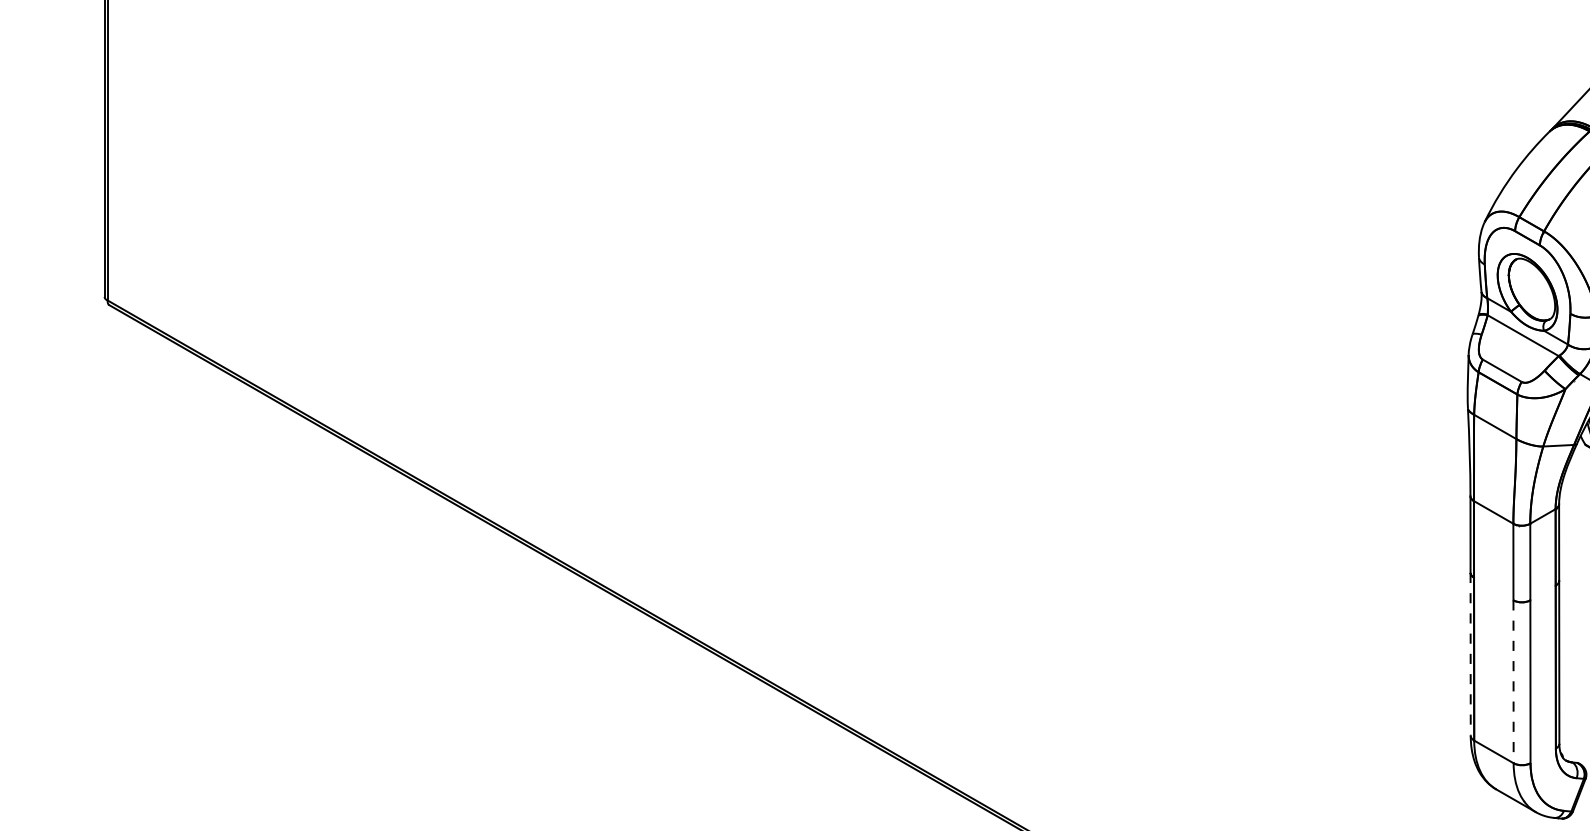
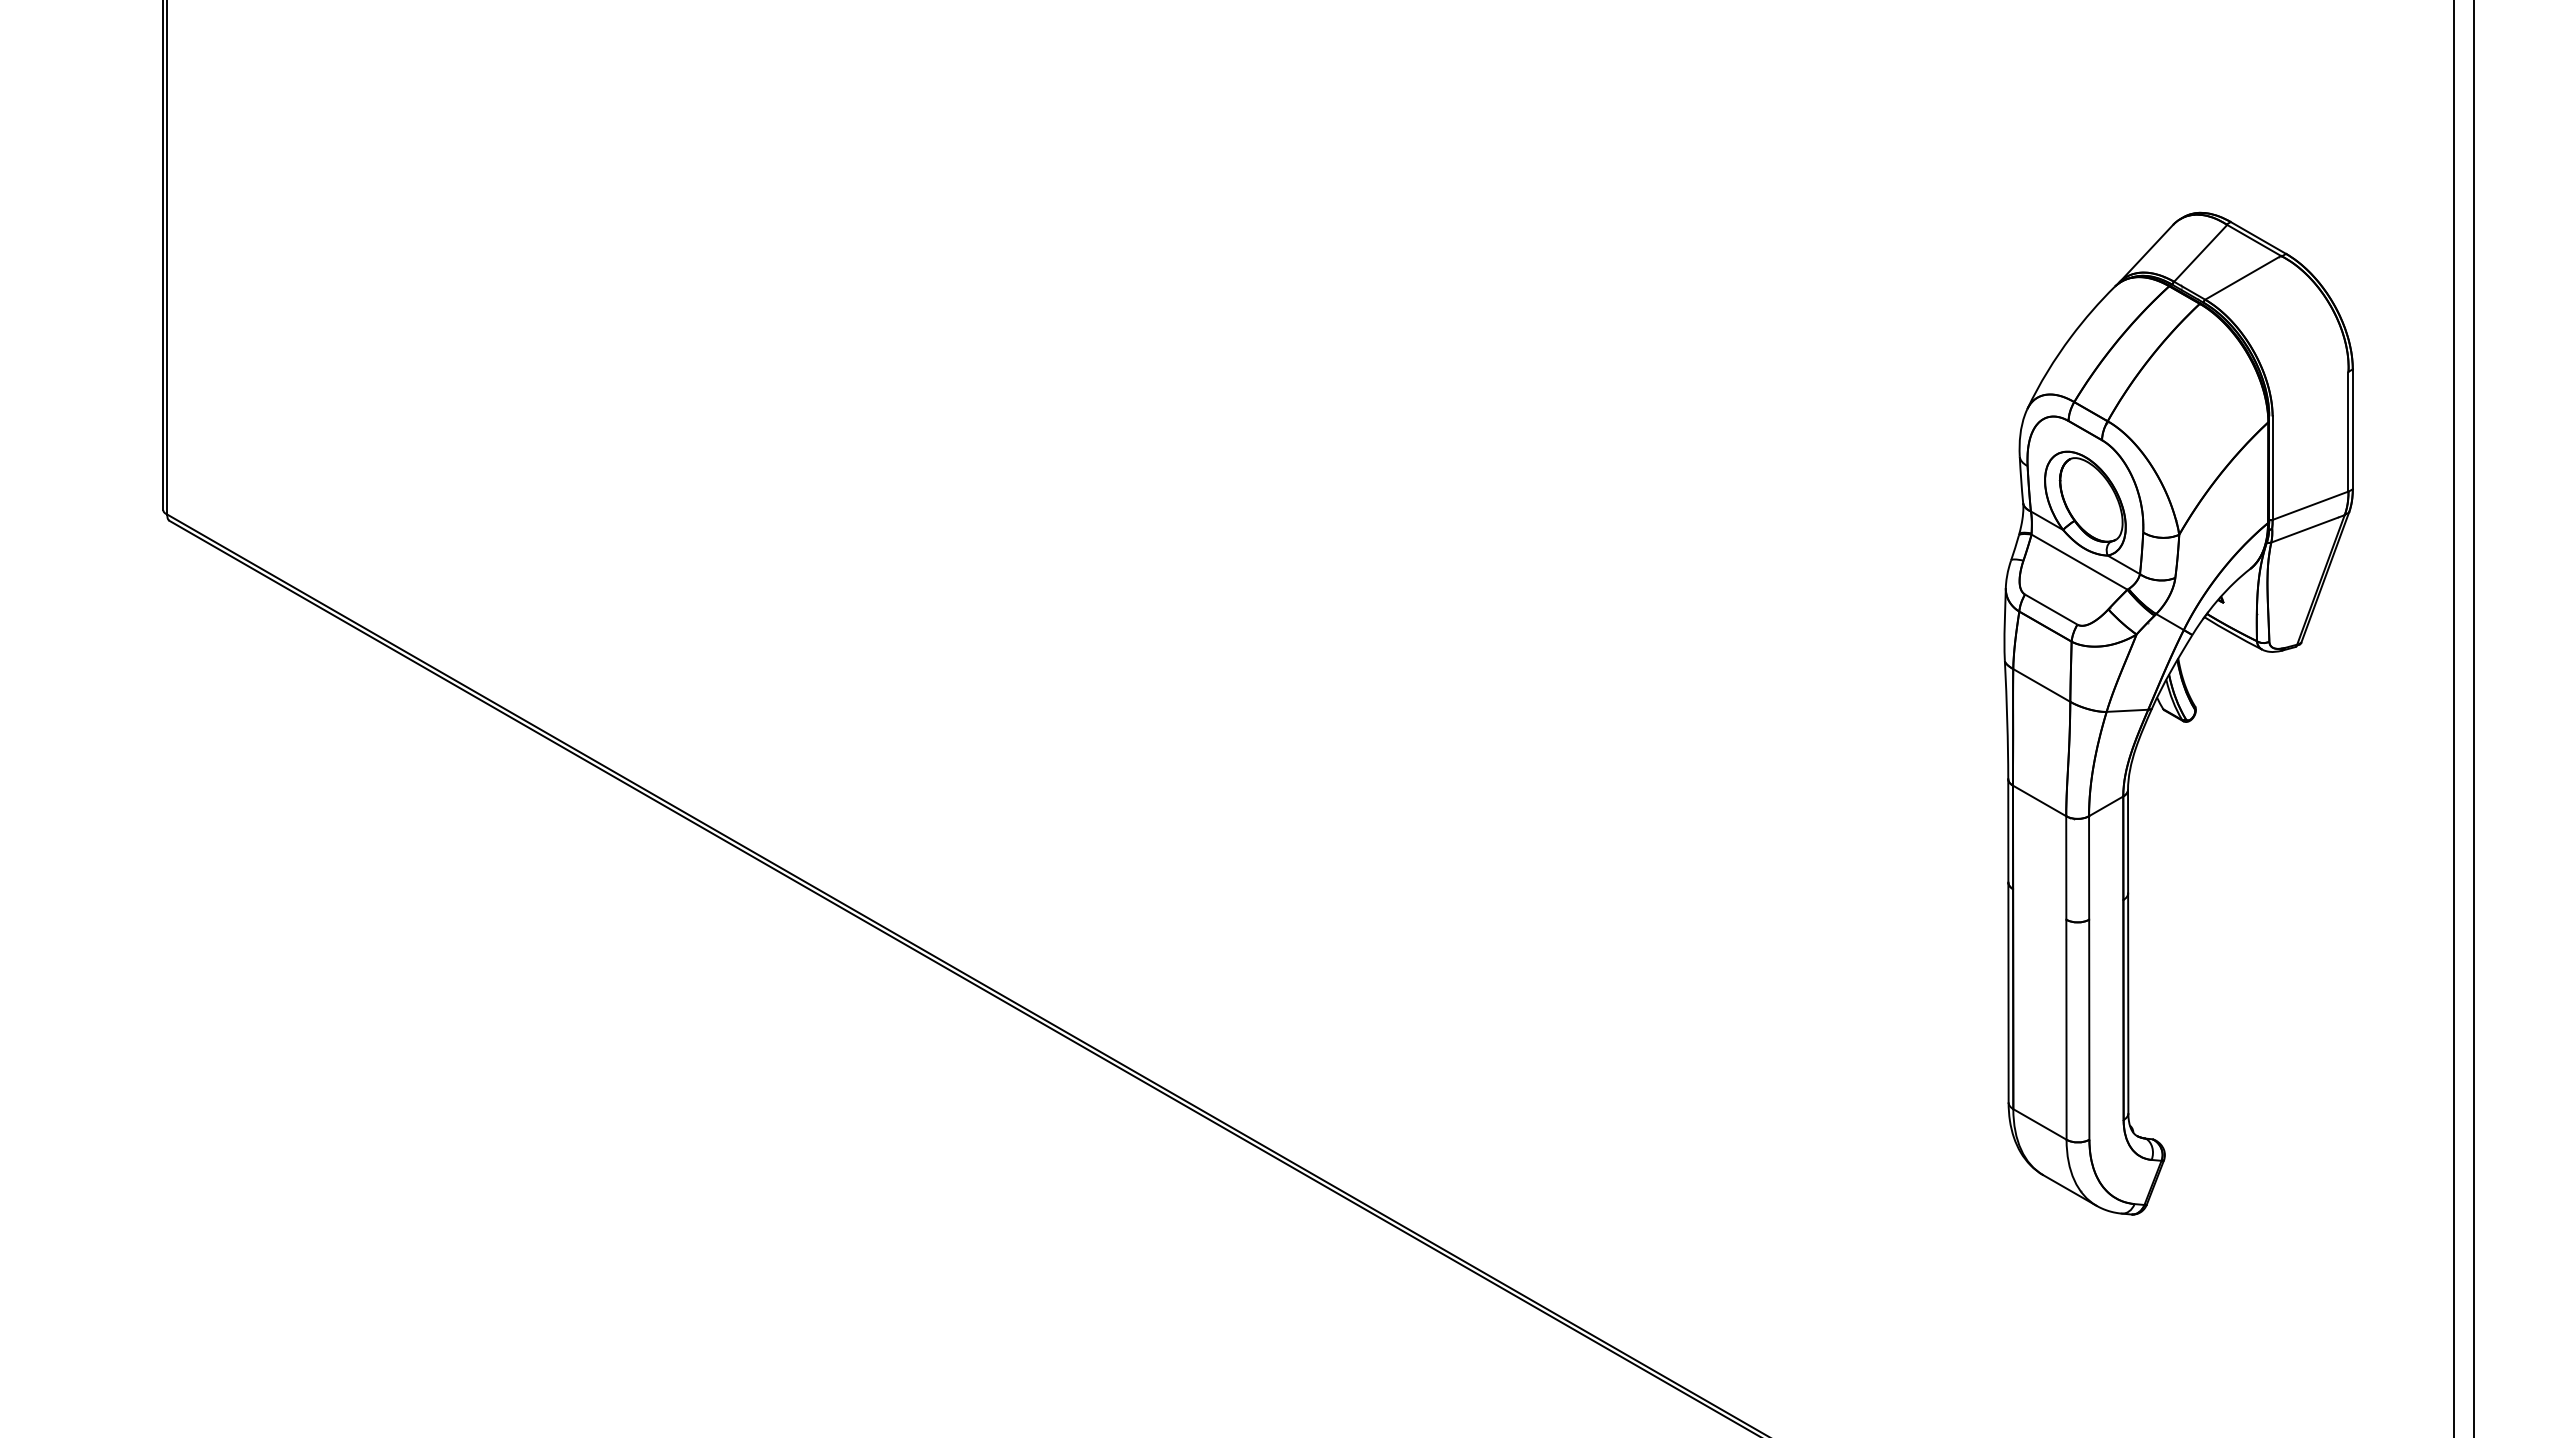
line: (1470, 654) -> (2008, 992), dashed -> solid
line: (1513, 682) -> (2066, 1030), dashed -> solid

